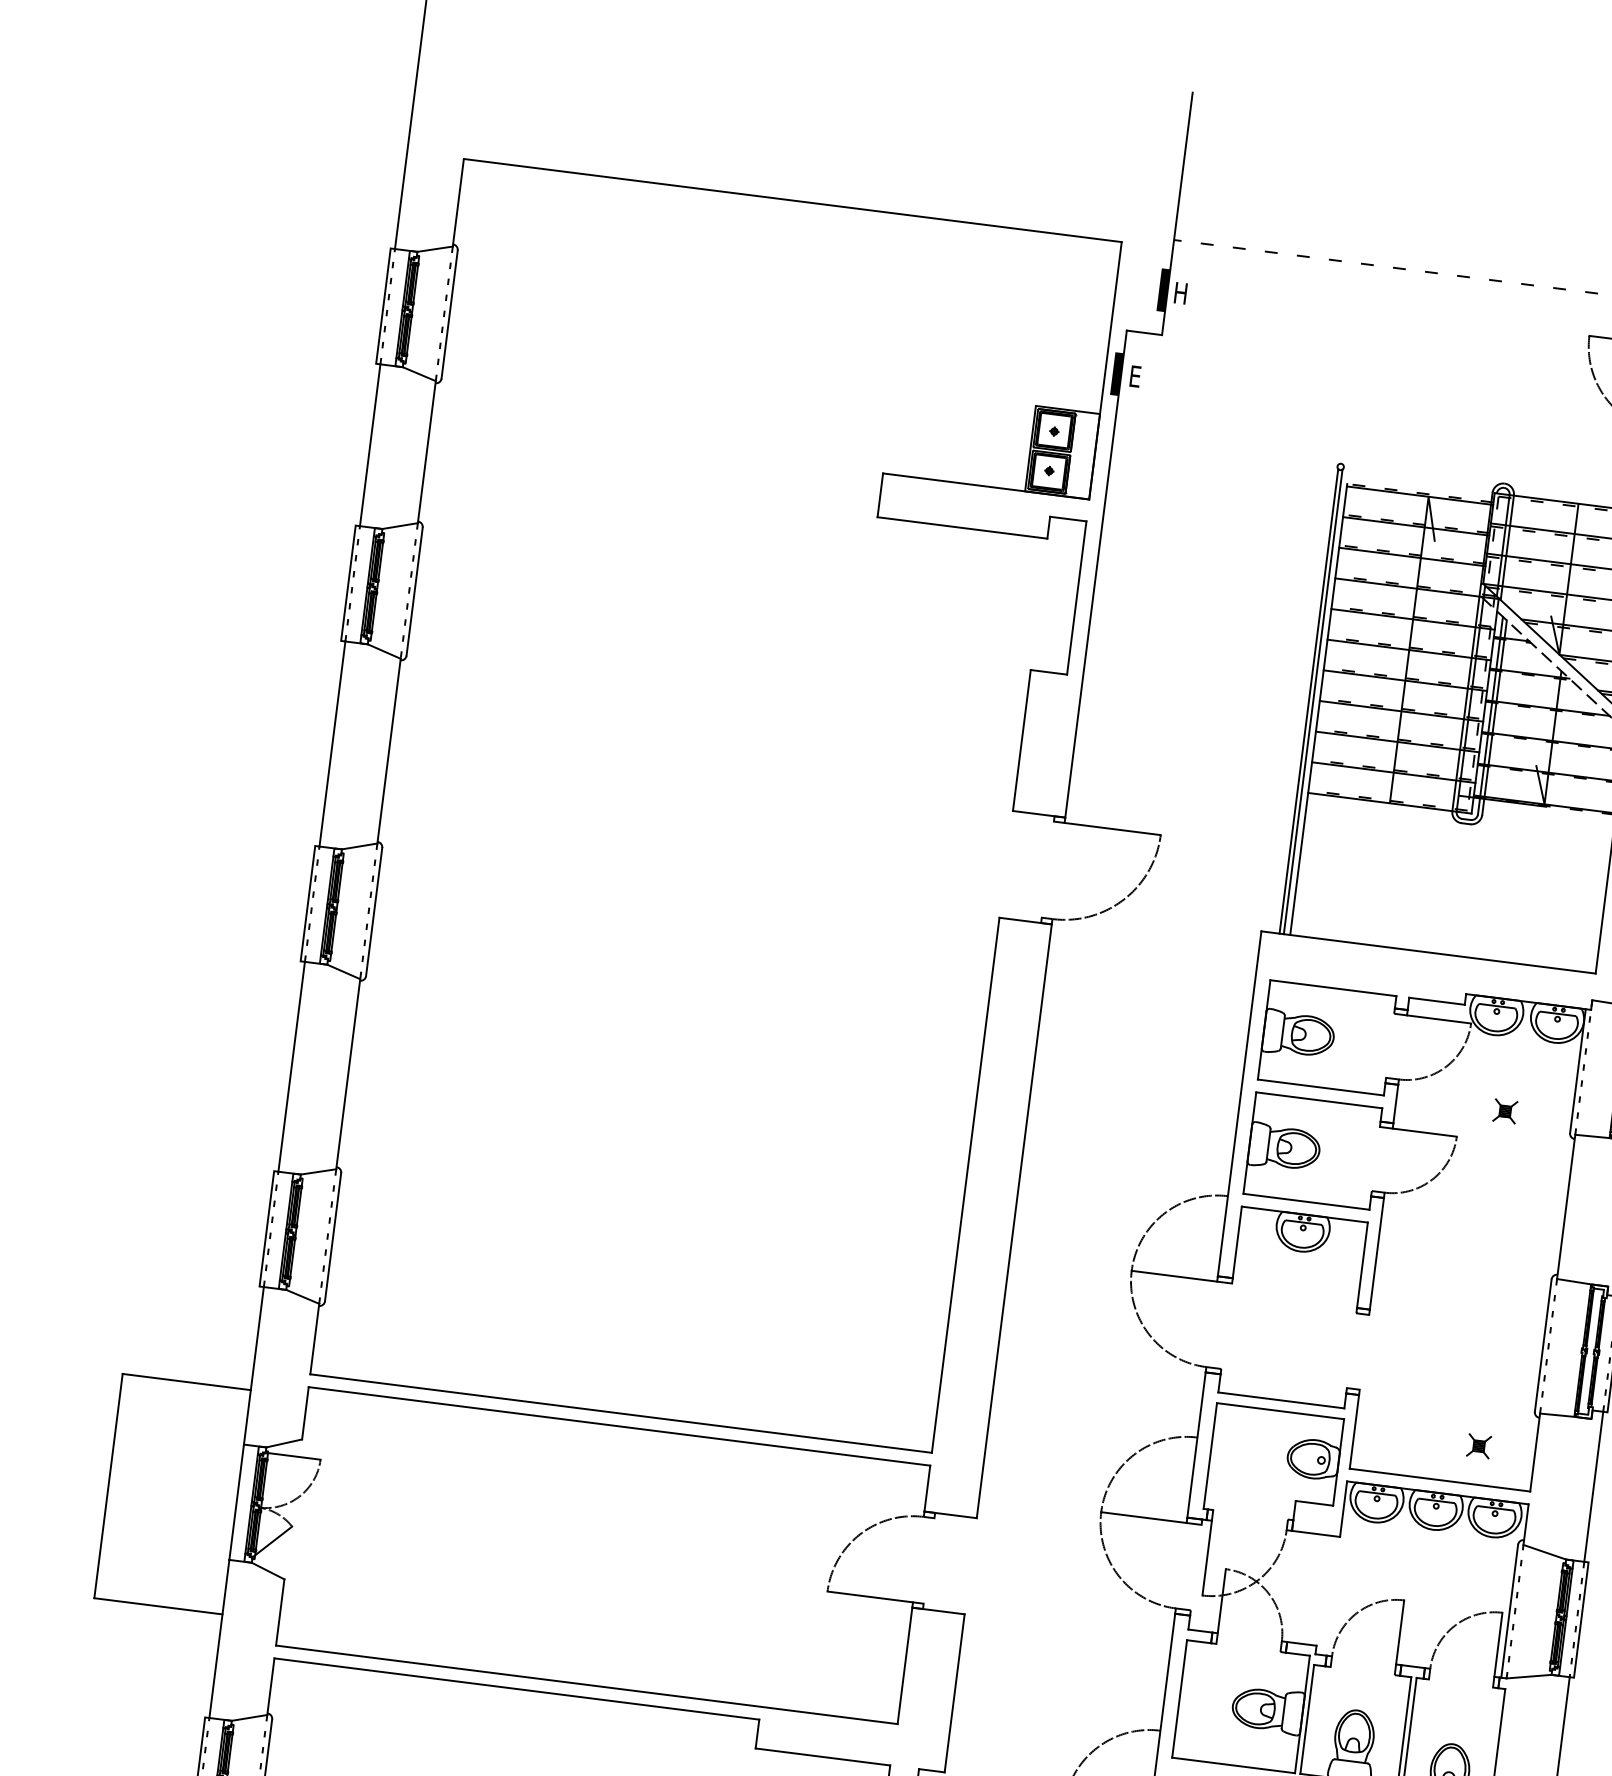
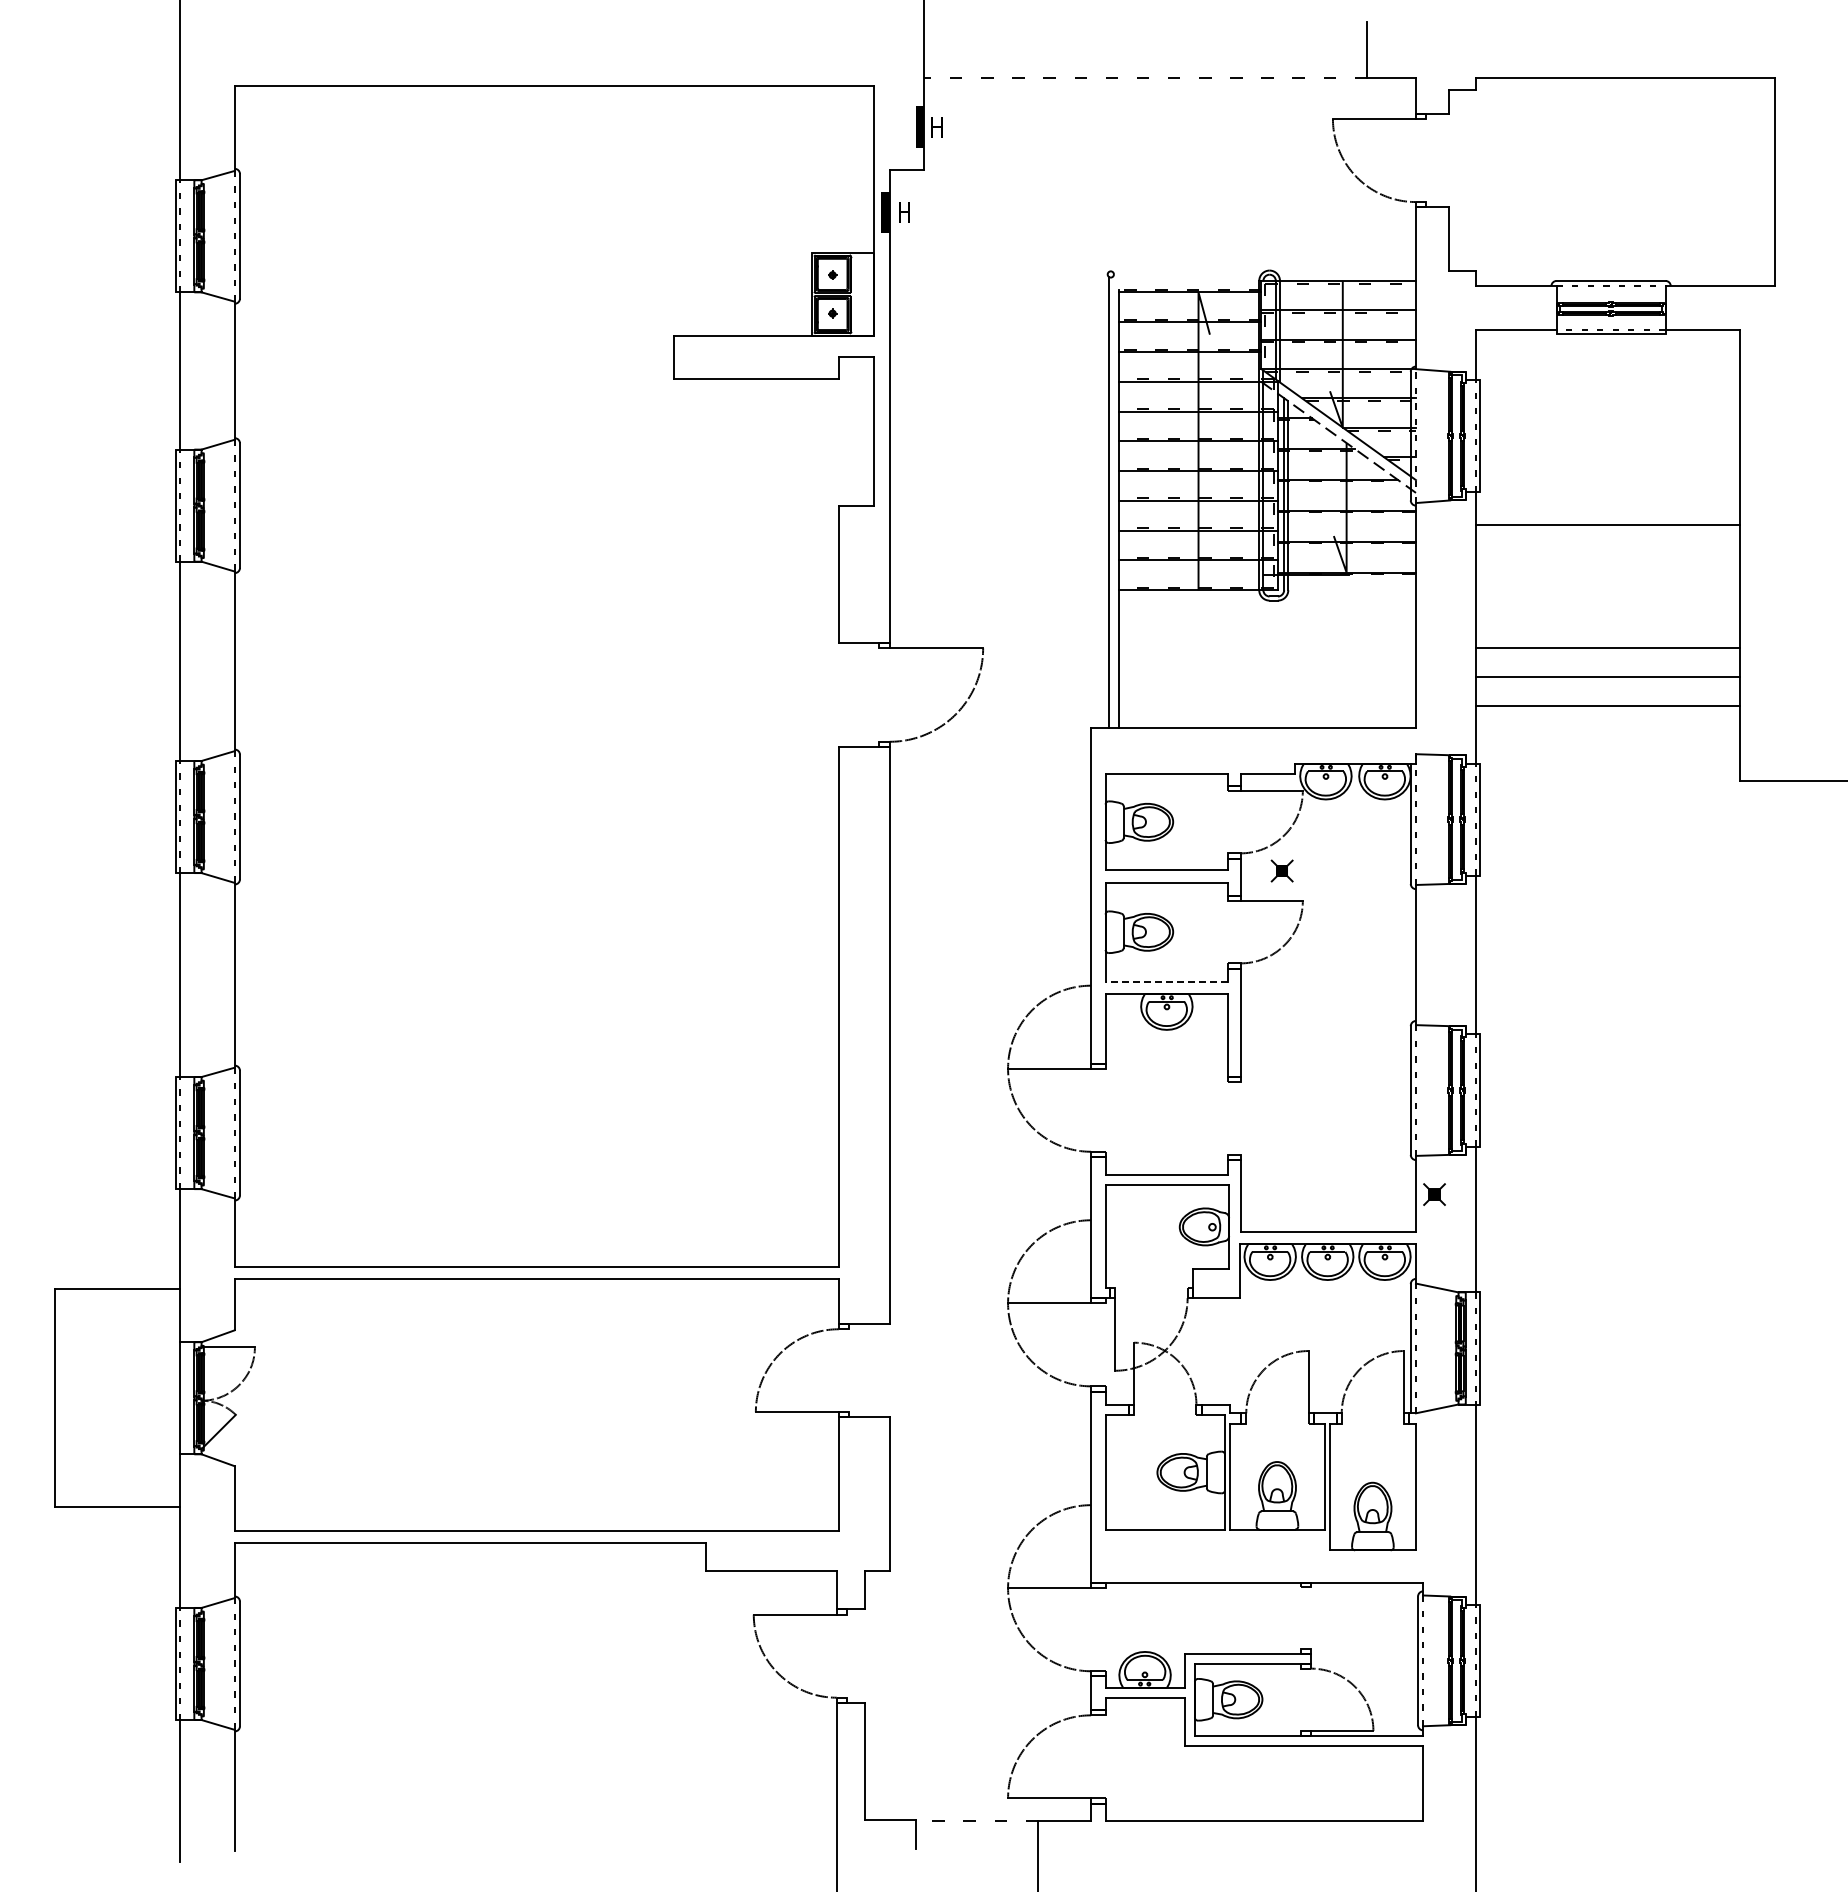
text: (1137, 376) -> (905, 212), E -> H
line: (1312, 701) -> (1112, 502), removed
part: (1504, 1110) -> (1281, 870), moved
line: (1306, 1201) -> (1166, 981), solid -> dashed
part: (1479, 1446) -> (1434, 1194), moved

